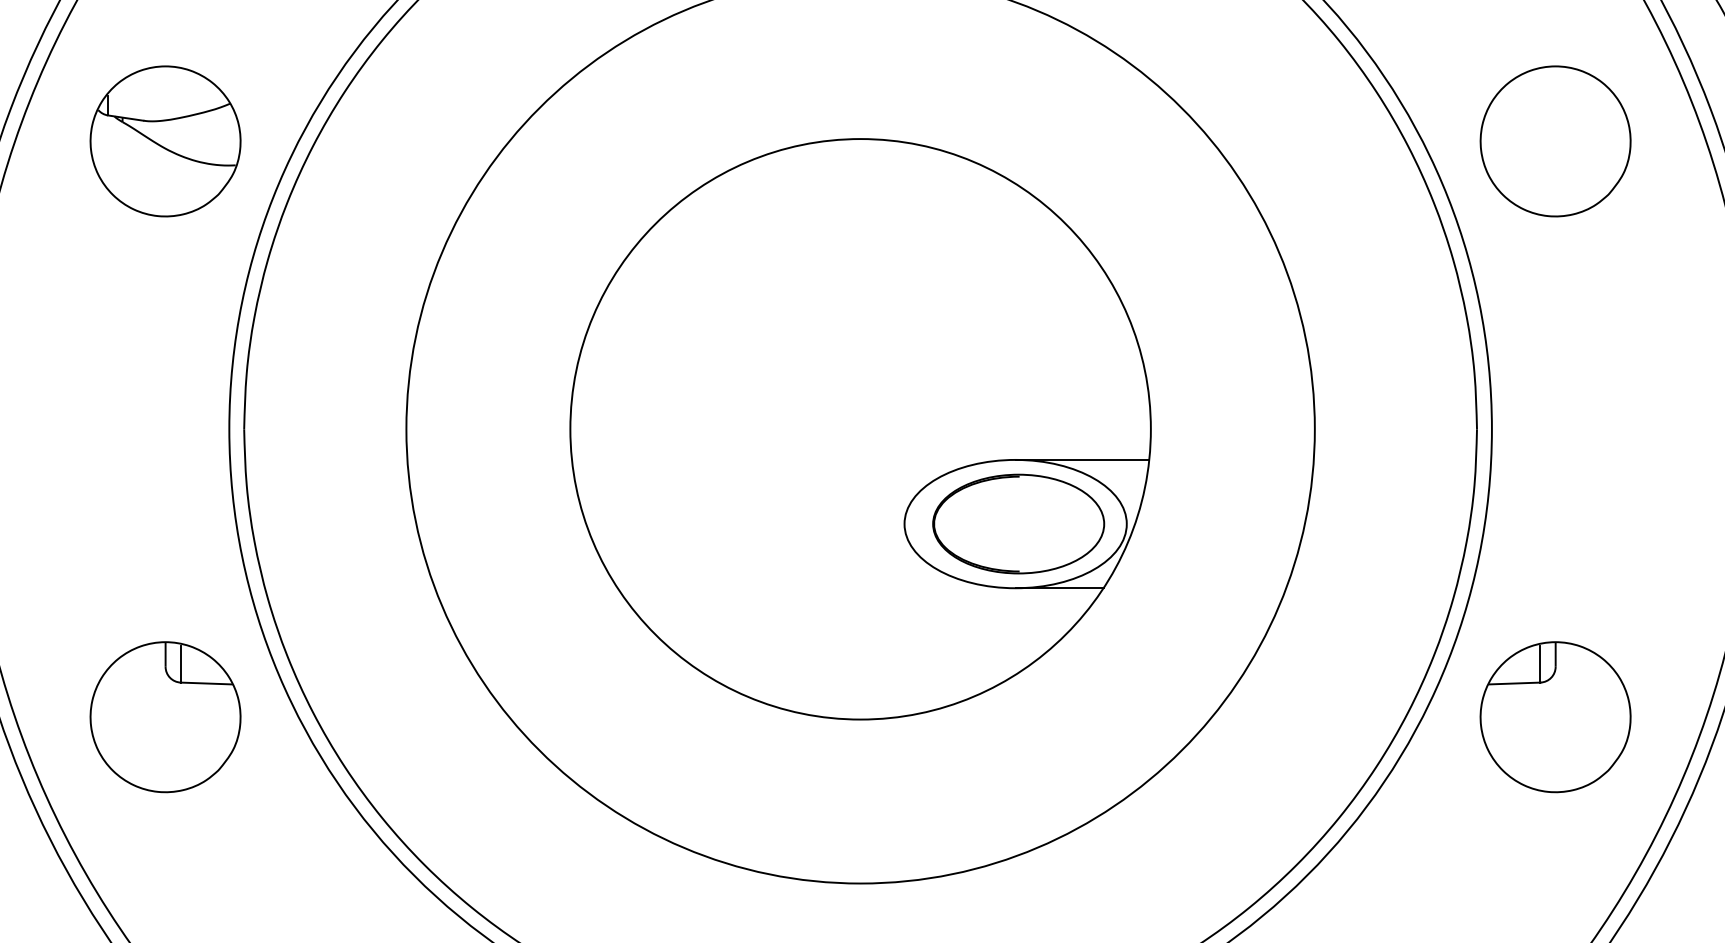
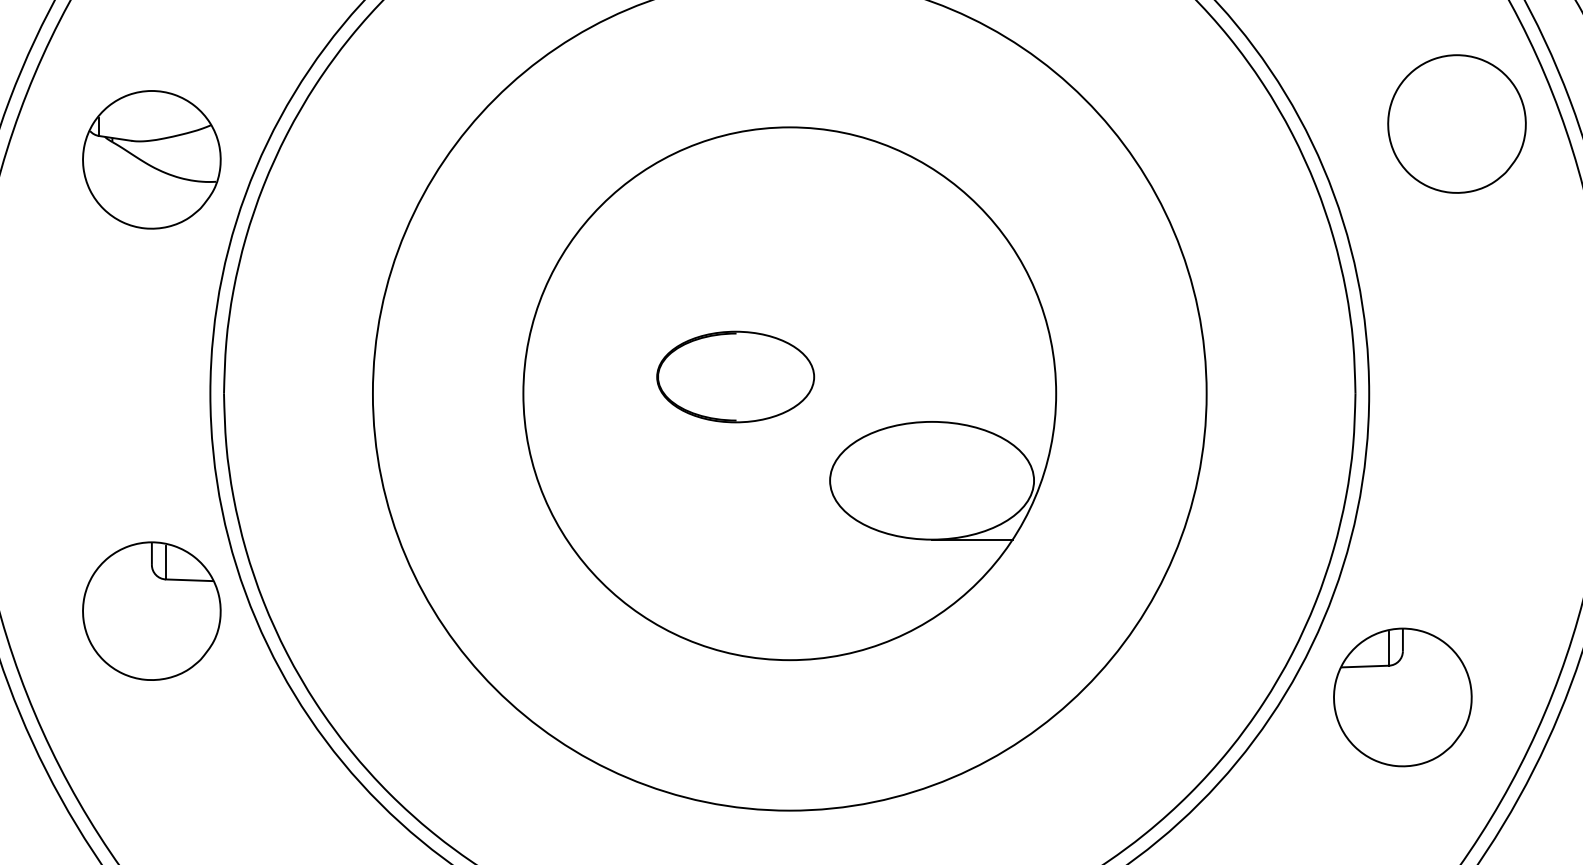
part: (165, 141) -> (151, 159), moved
part: (1555, 141) -> (1456, 124), moved
line: (1082, 459) -> (993, 421), removed
part: (1018, 523) -> (735, 376), moved
part: (165, 717) -> (151, 611), moved
part: (1555, 717) -> (1402, 697), moved

